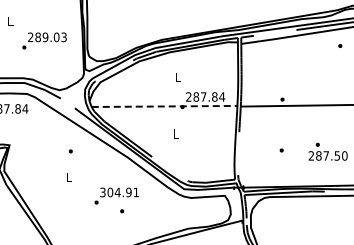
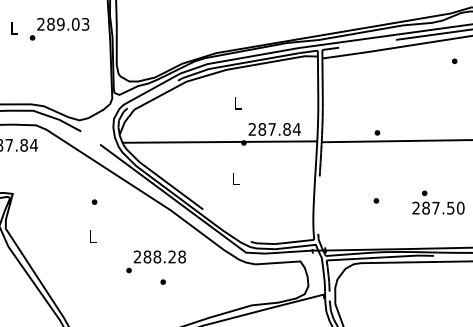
text: (44, 40) -> (59, 28), moved
line: (164, 106) -> (219, 142), dashed -> solid
text: (119, 192) -> (159, 257), 304.91 -> 288.28

